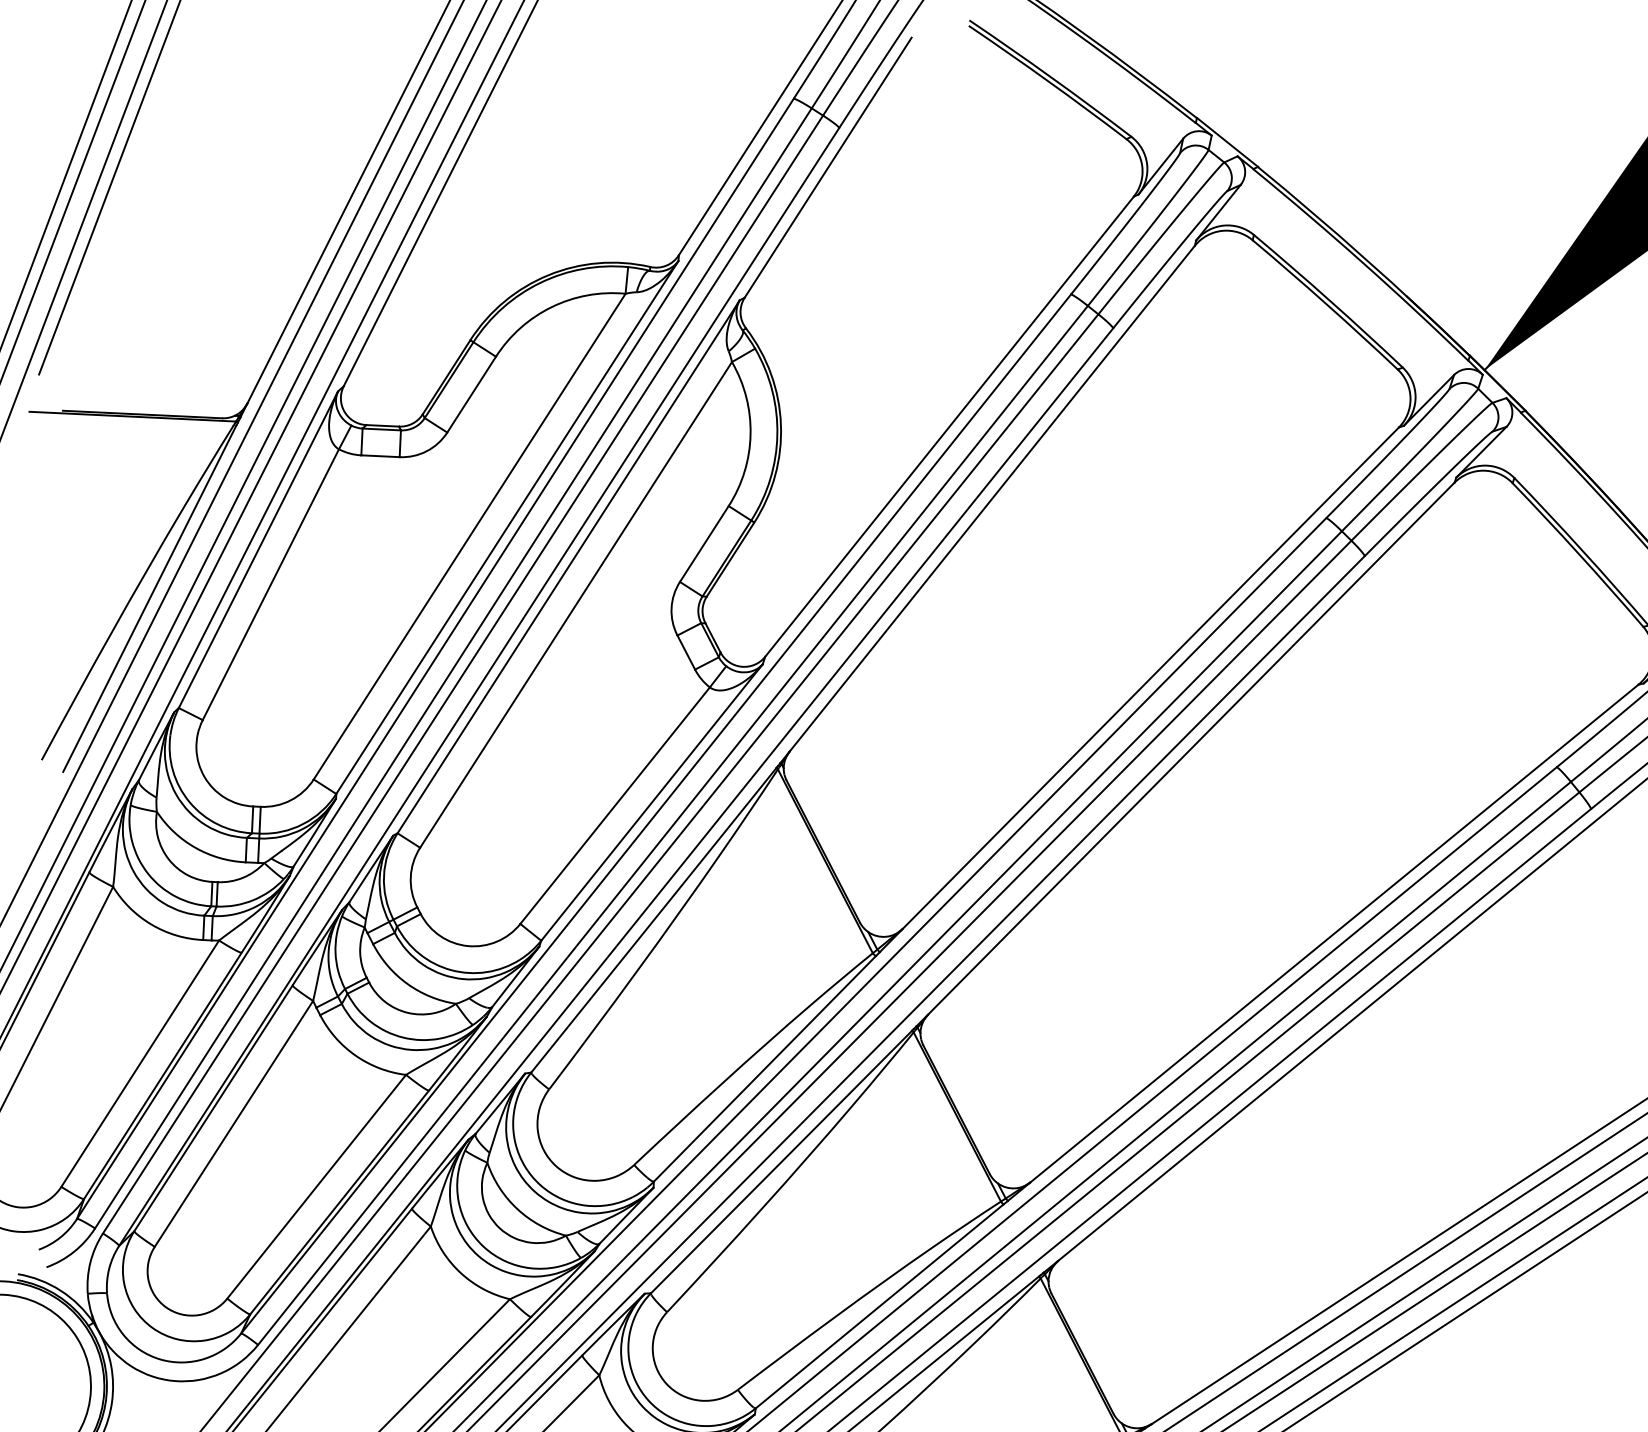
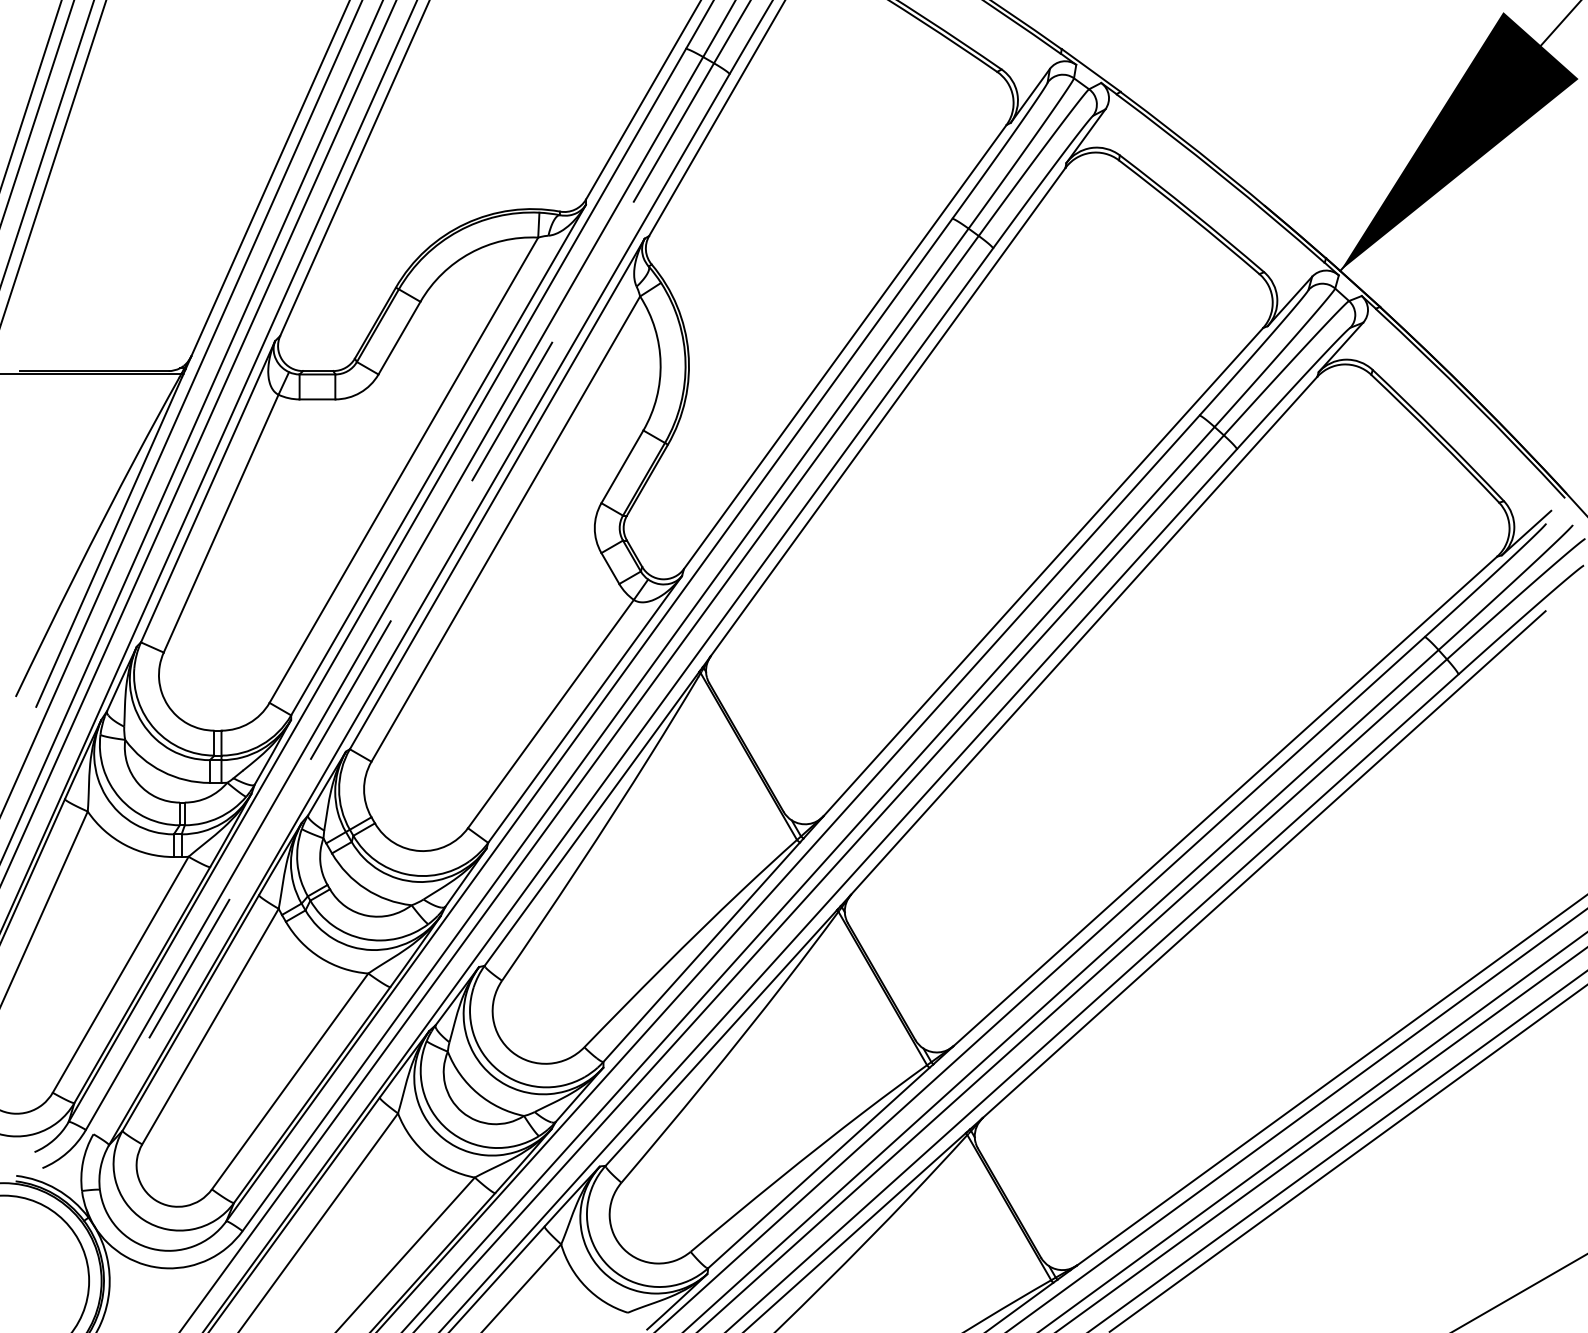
line: (462, 674) -> (403, 598), solid -> dashed

